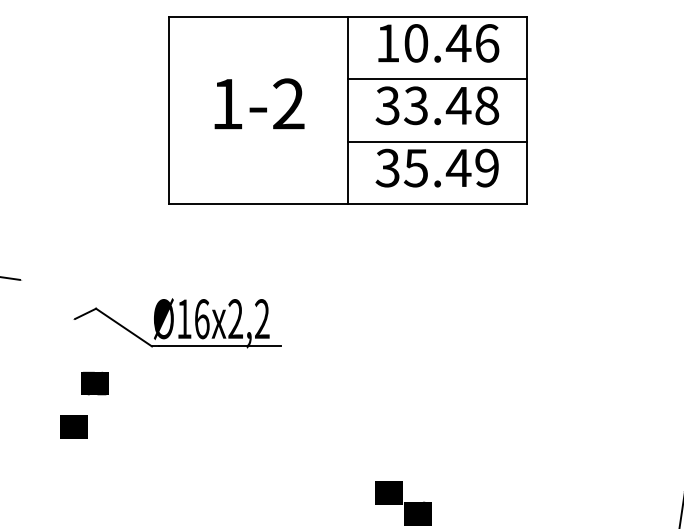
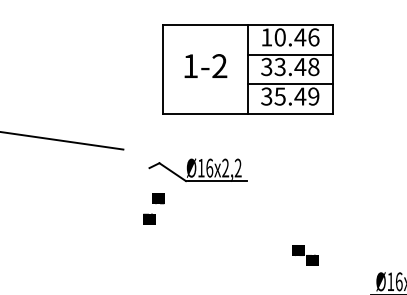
part: (347, 111) -> (247, 69), moved

